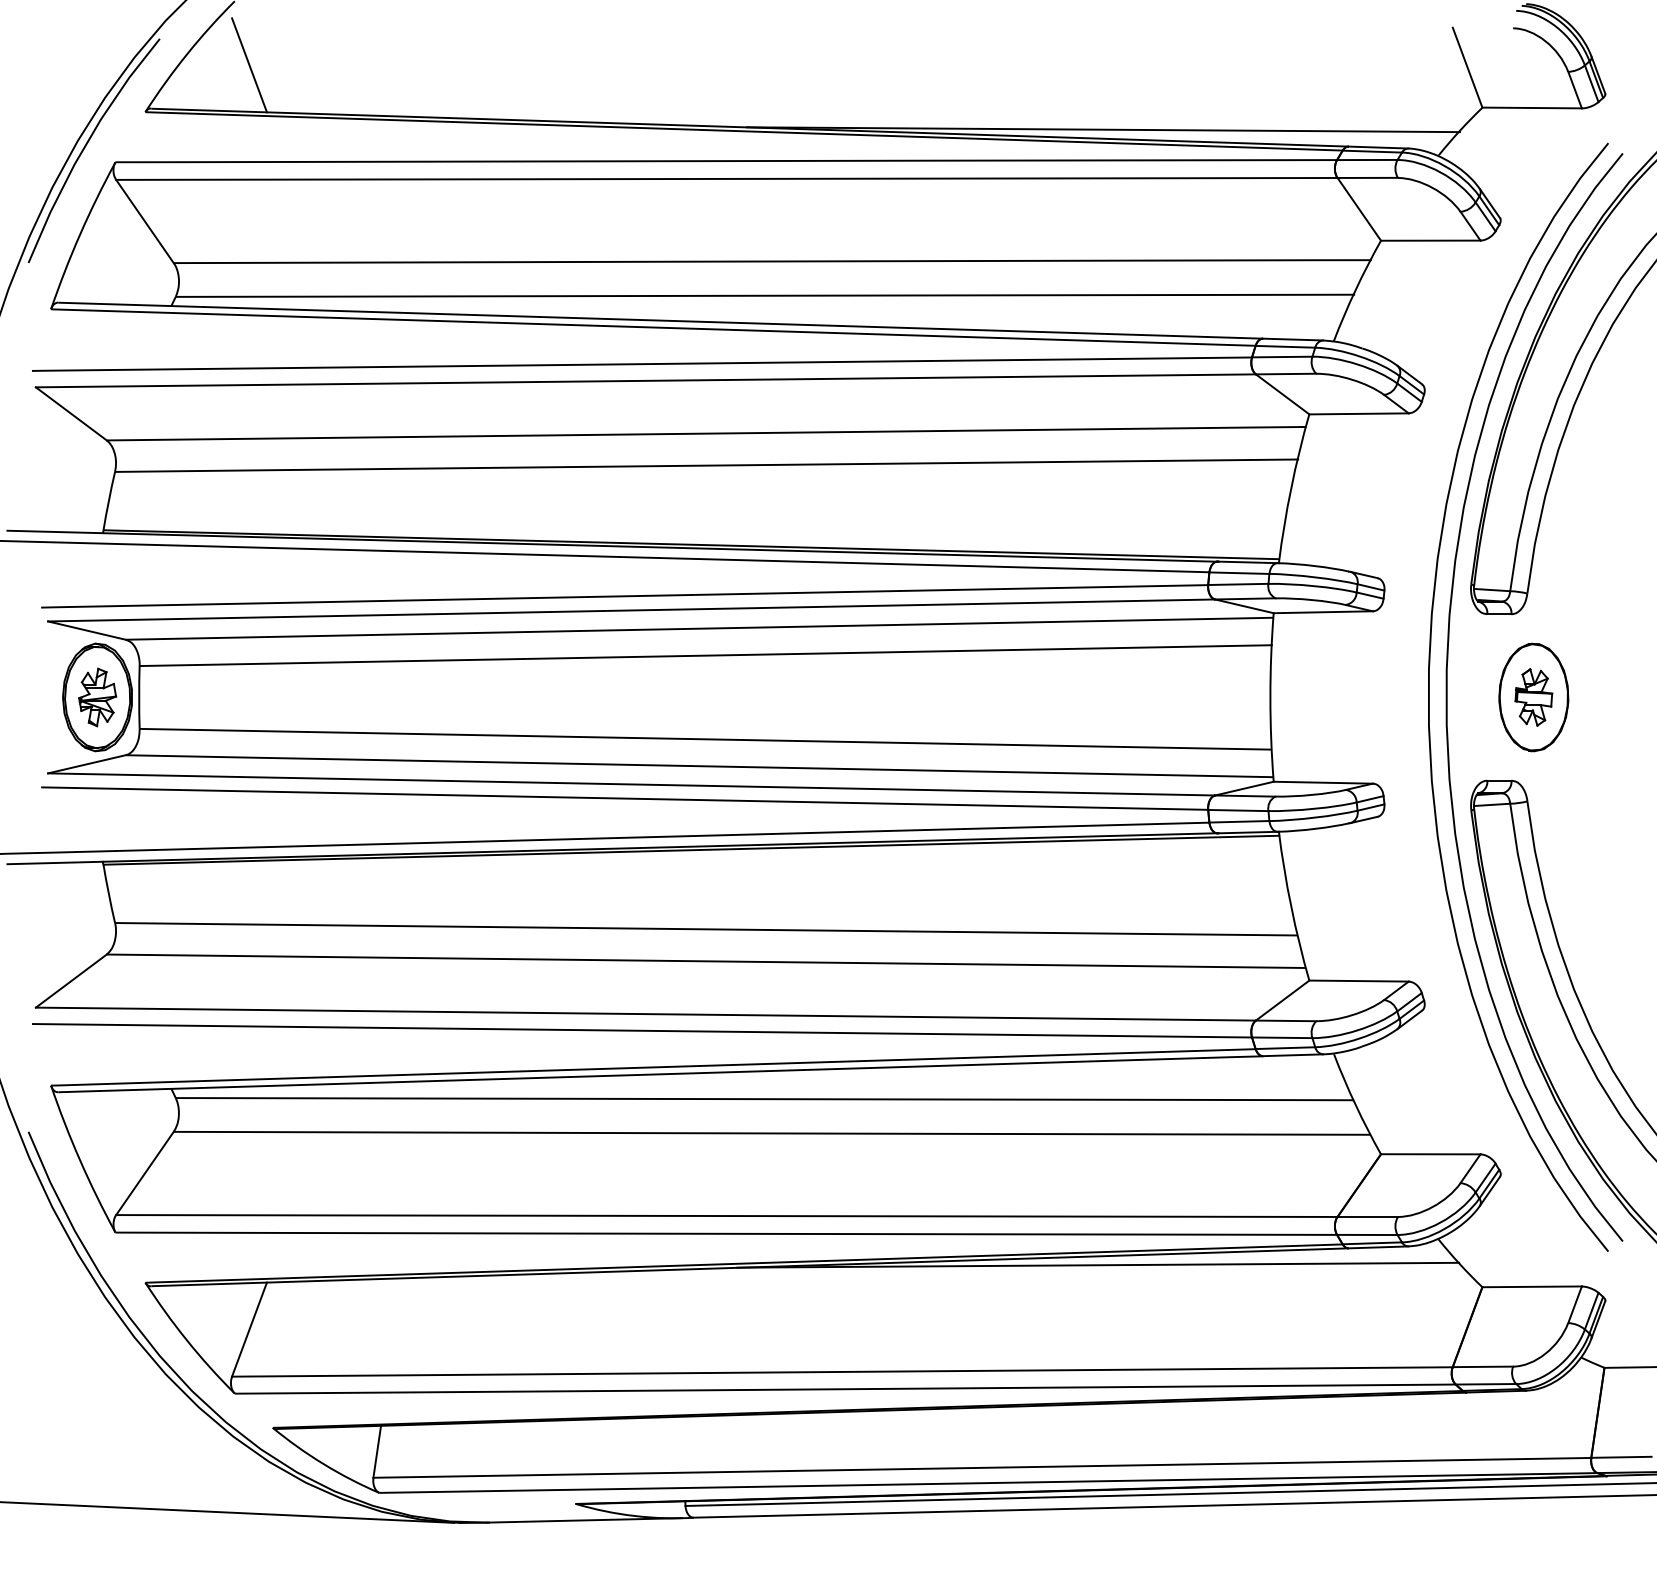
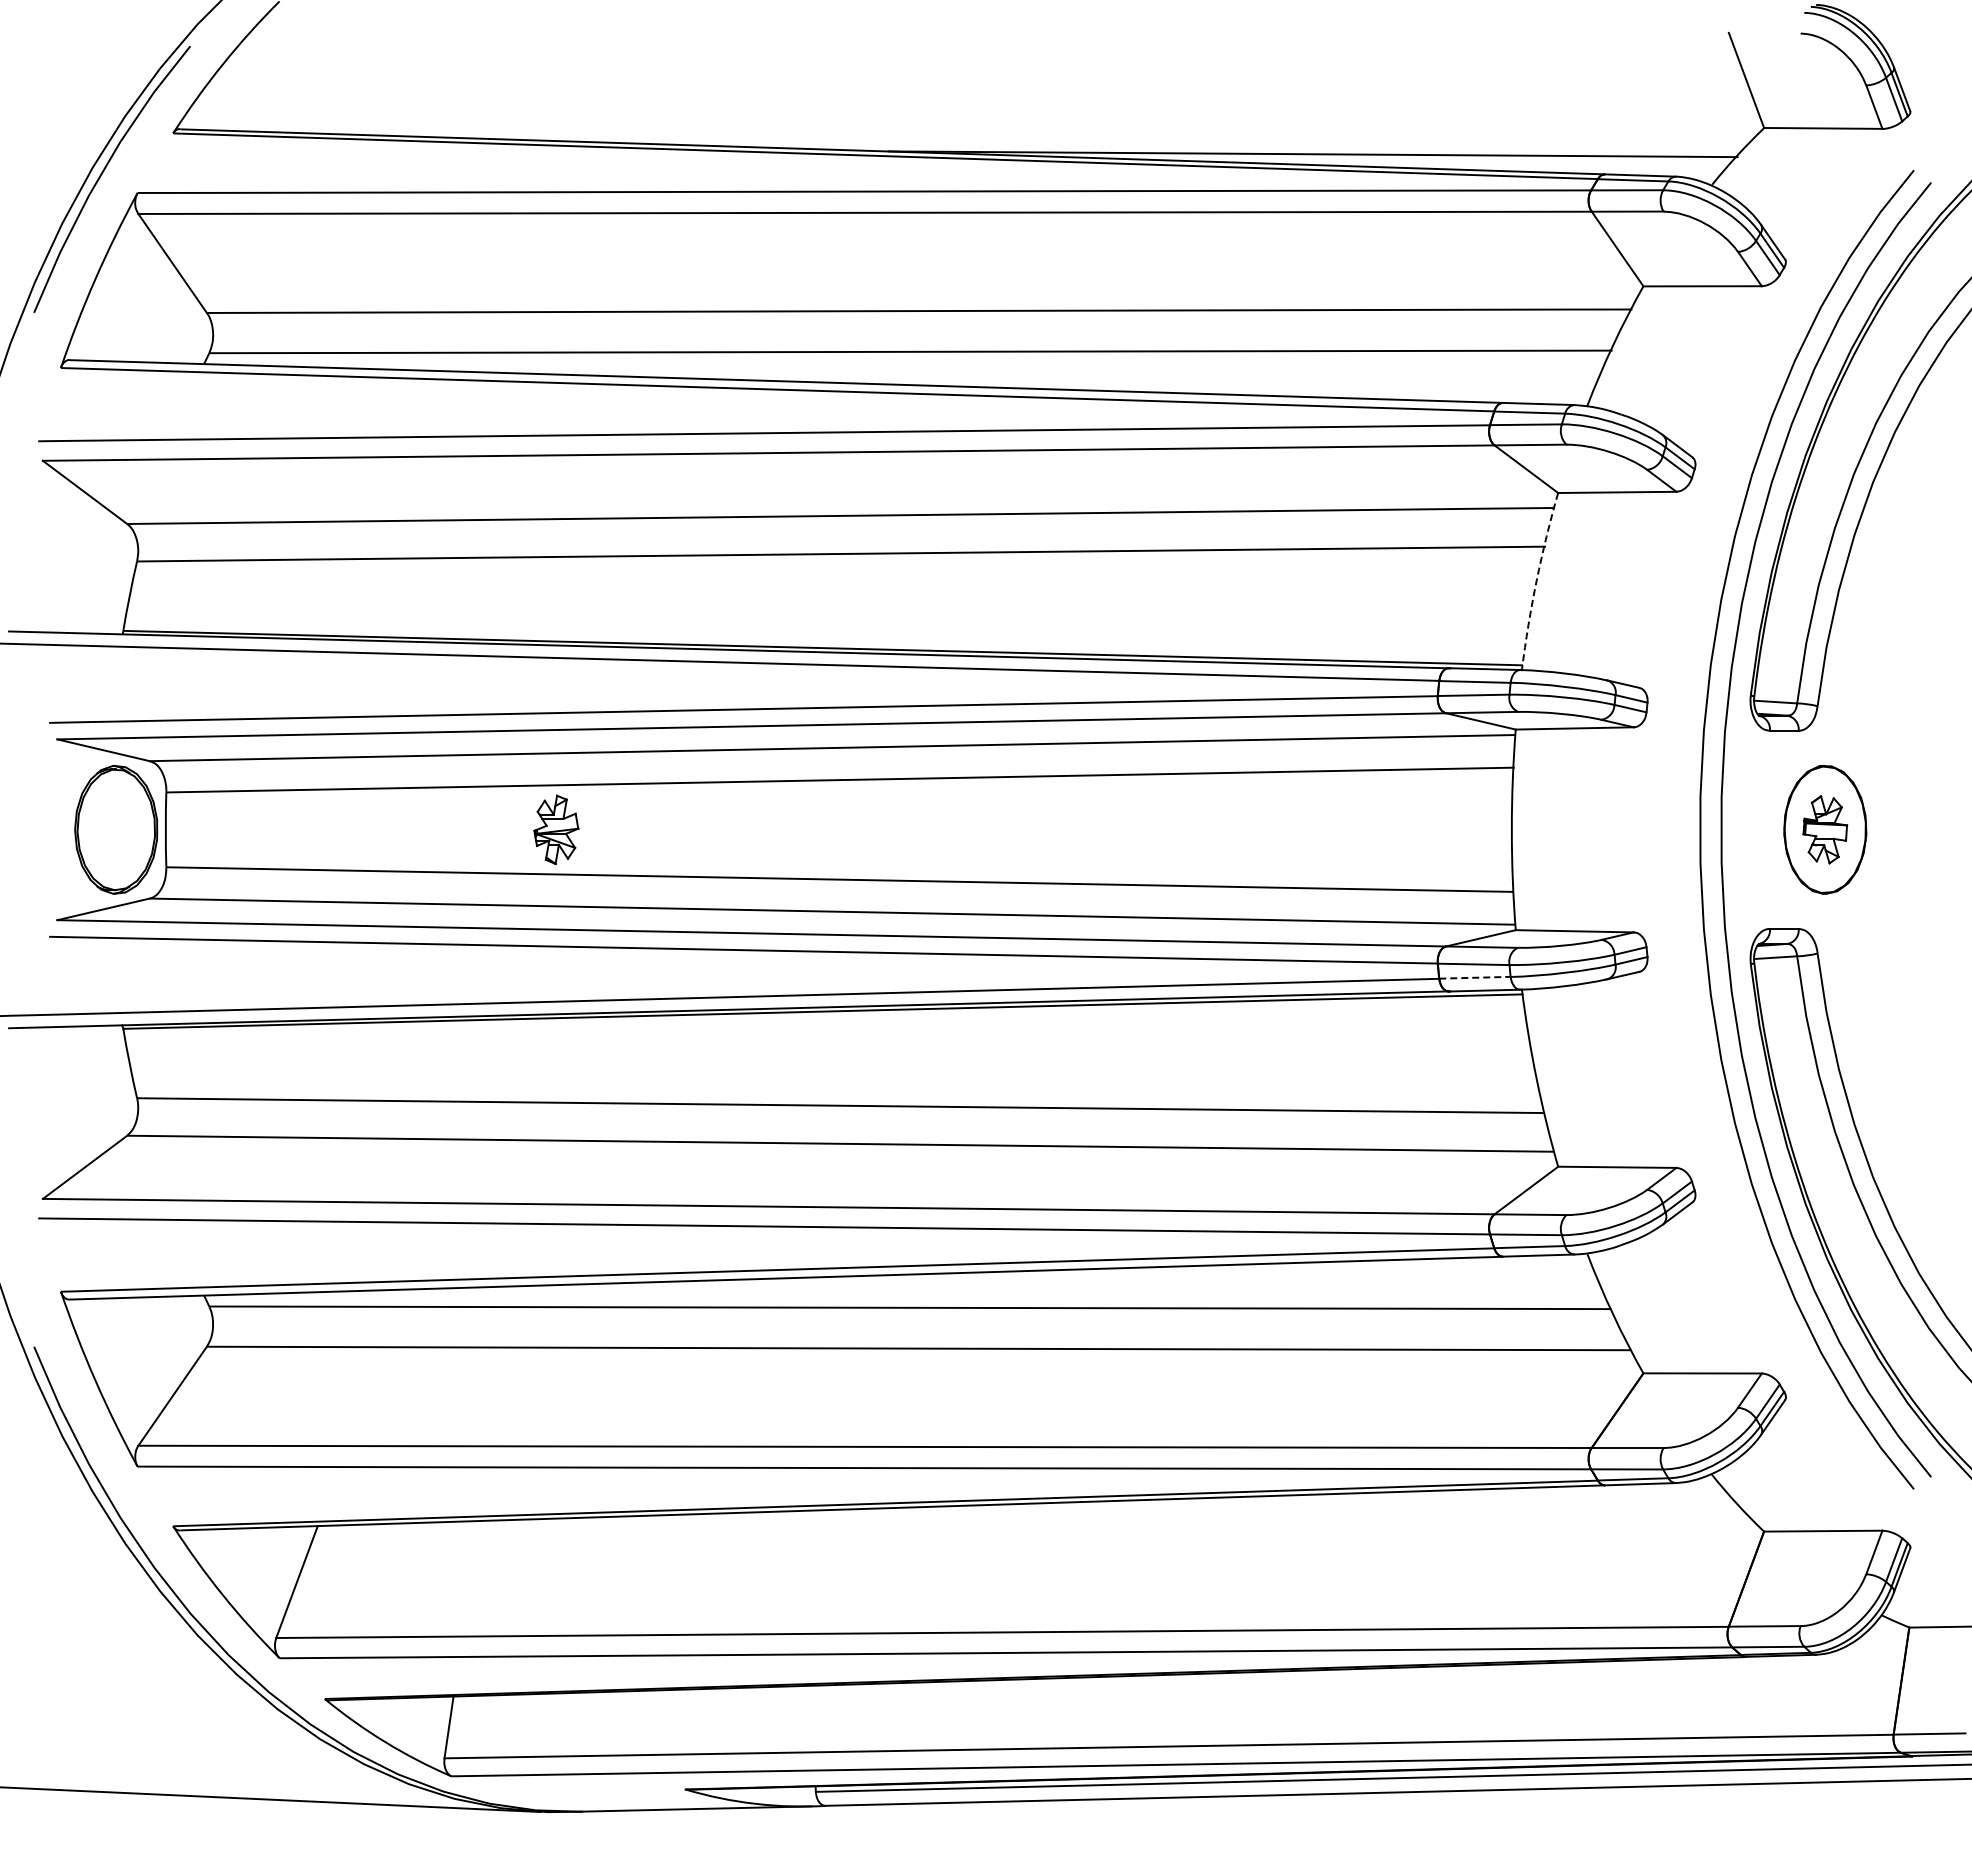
line: (249, 65) -> (296, 77), removed
arc: (1291, 487) -> (1536, 580), solid -> dashed
part: (97, 697) -> (556, 829), moved
line: (1239, 821) -> (1474, 977), solid -> dashed
line: (1097, 1265) -> (1306, 1505), removed

